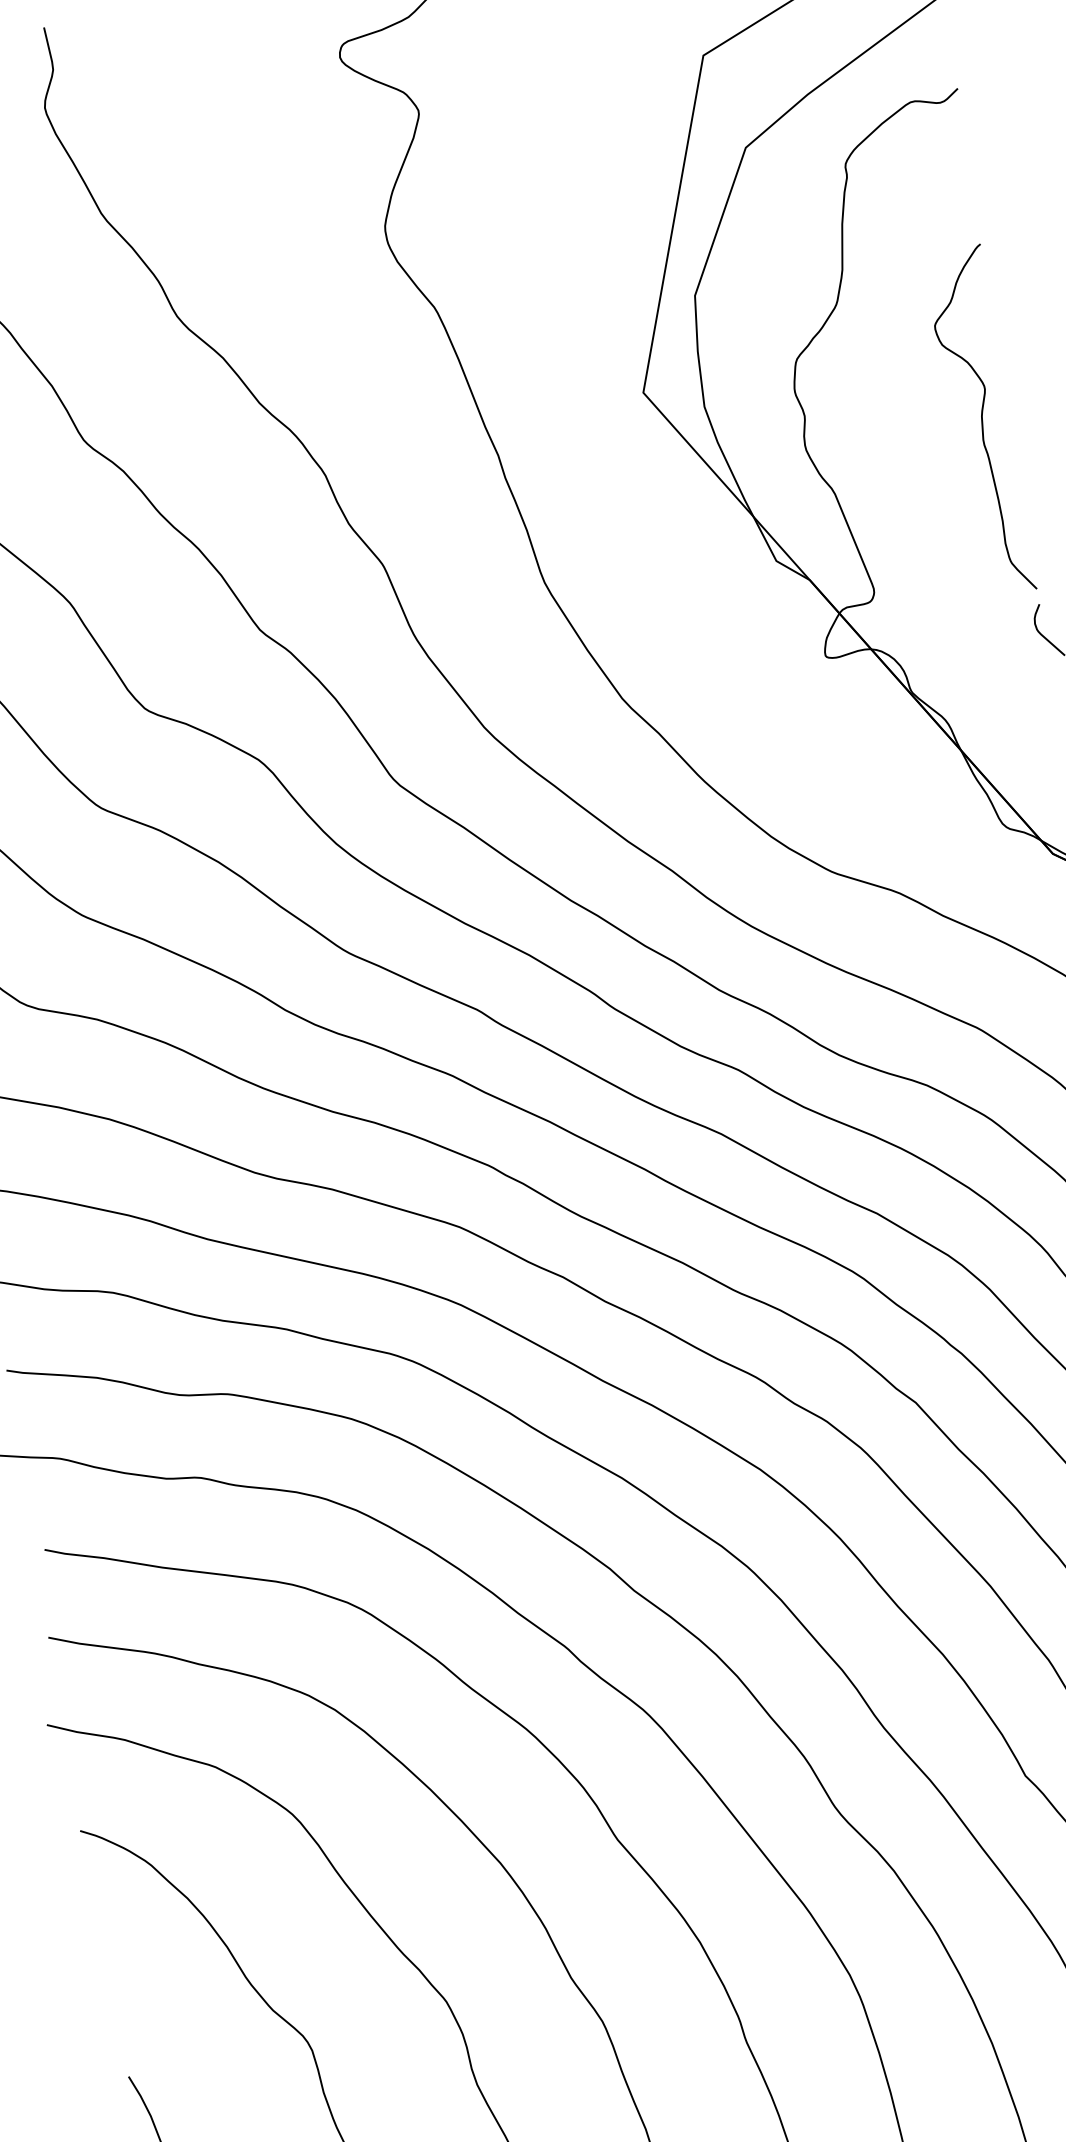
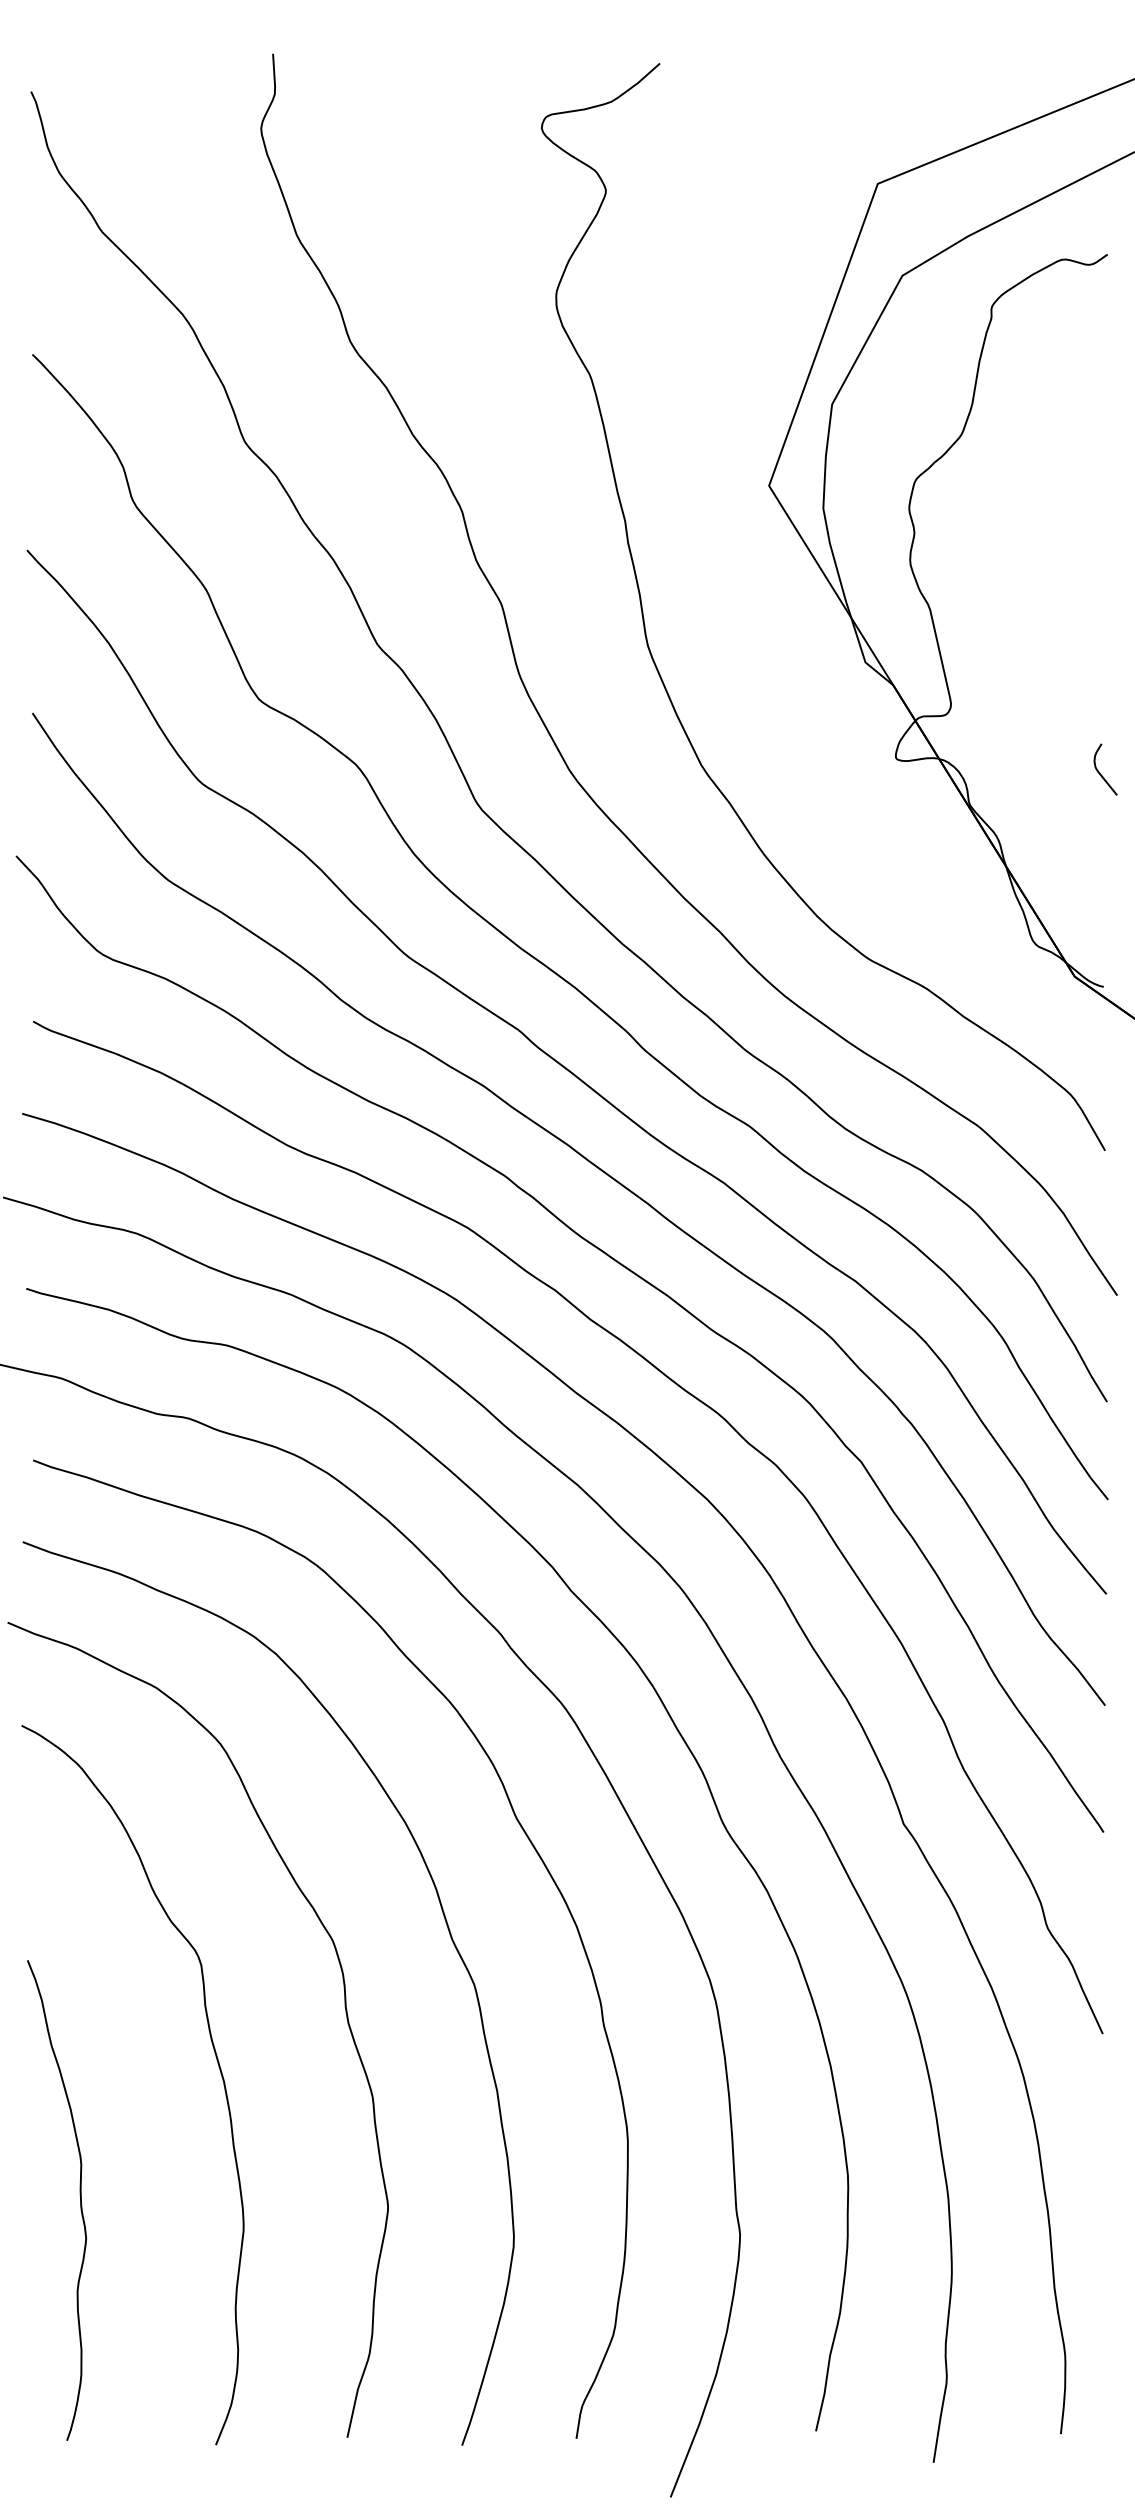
curve: (980, 421) -> (1076, 565), removed

